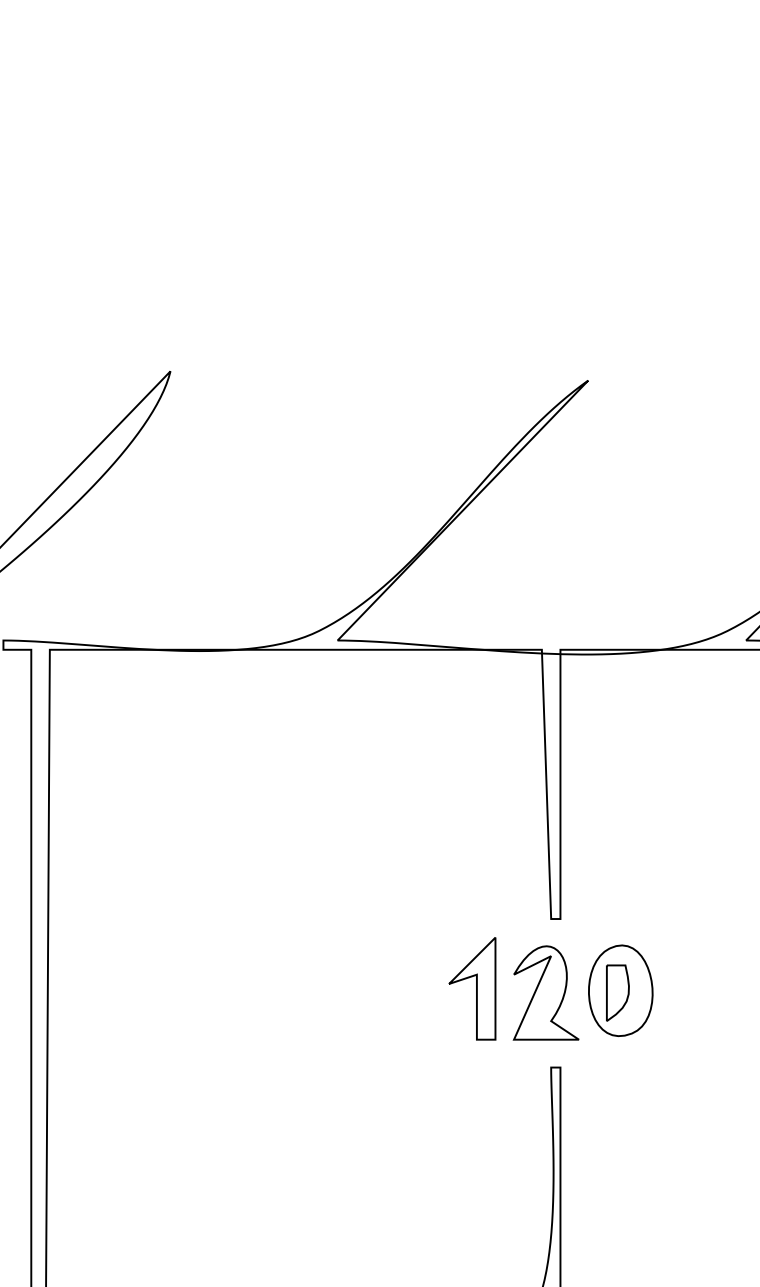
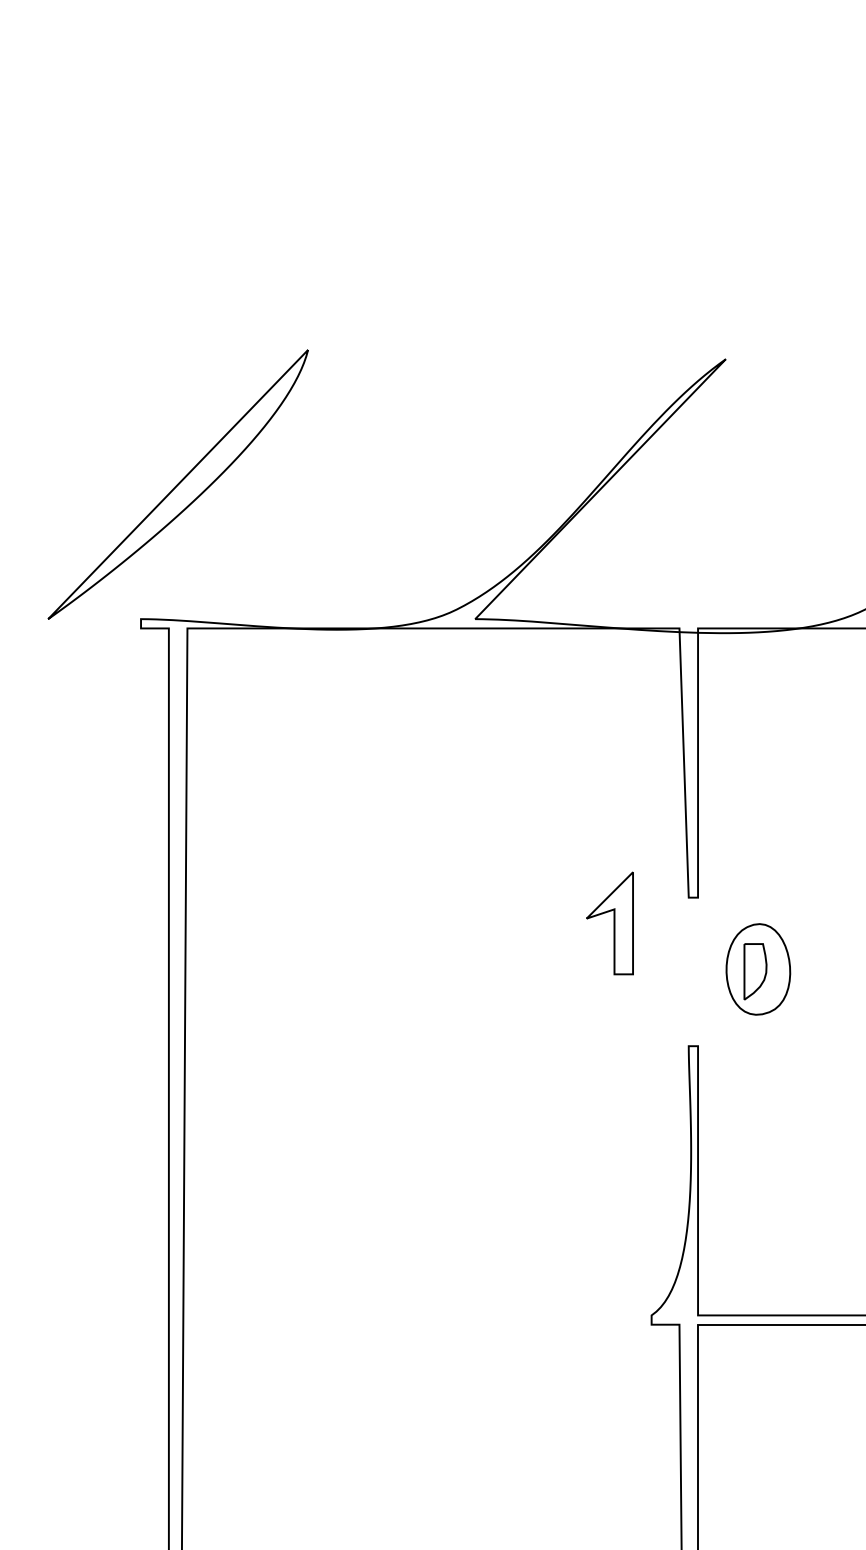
part: (471, 988) -> (609, 923), moved
part: (545, 992) -> (683, 971), removed

